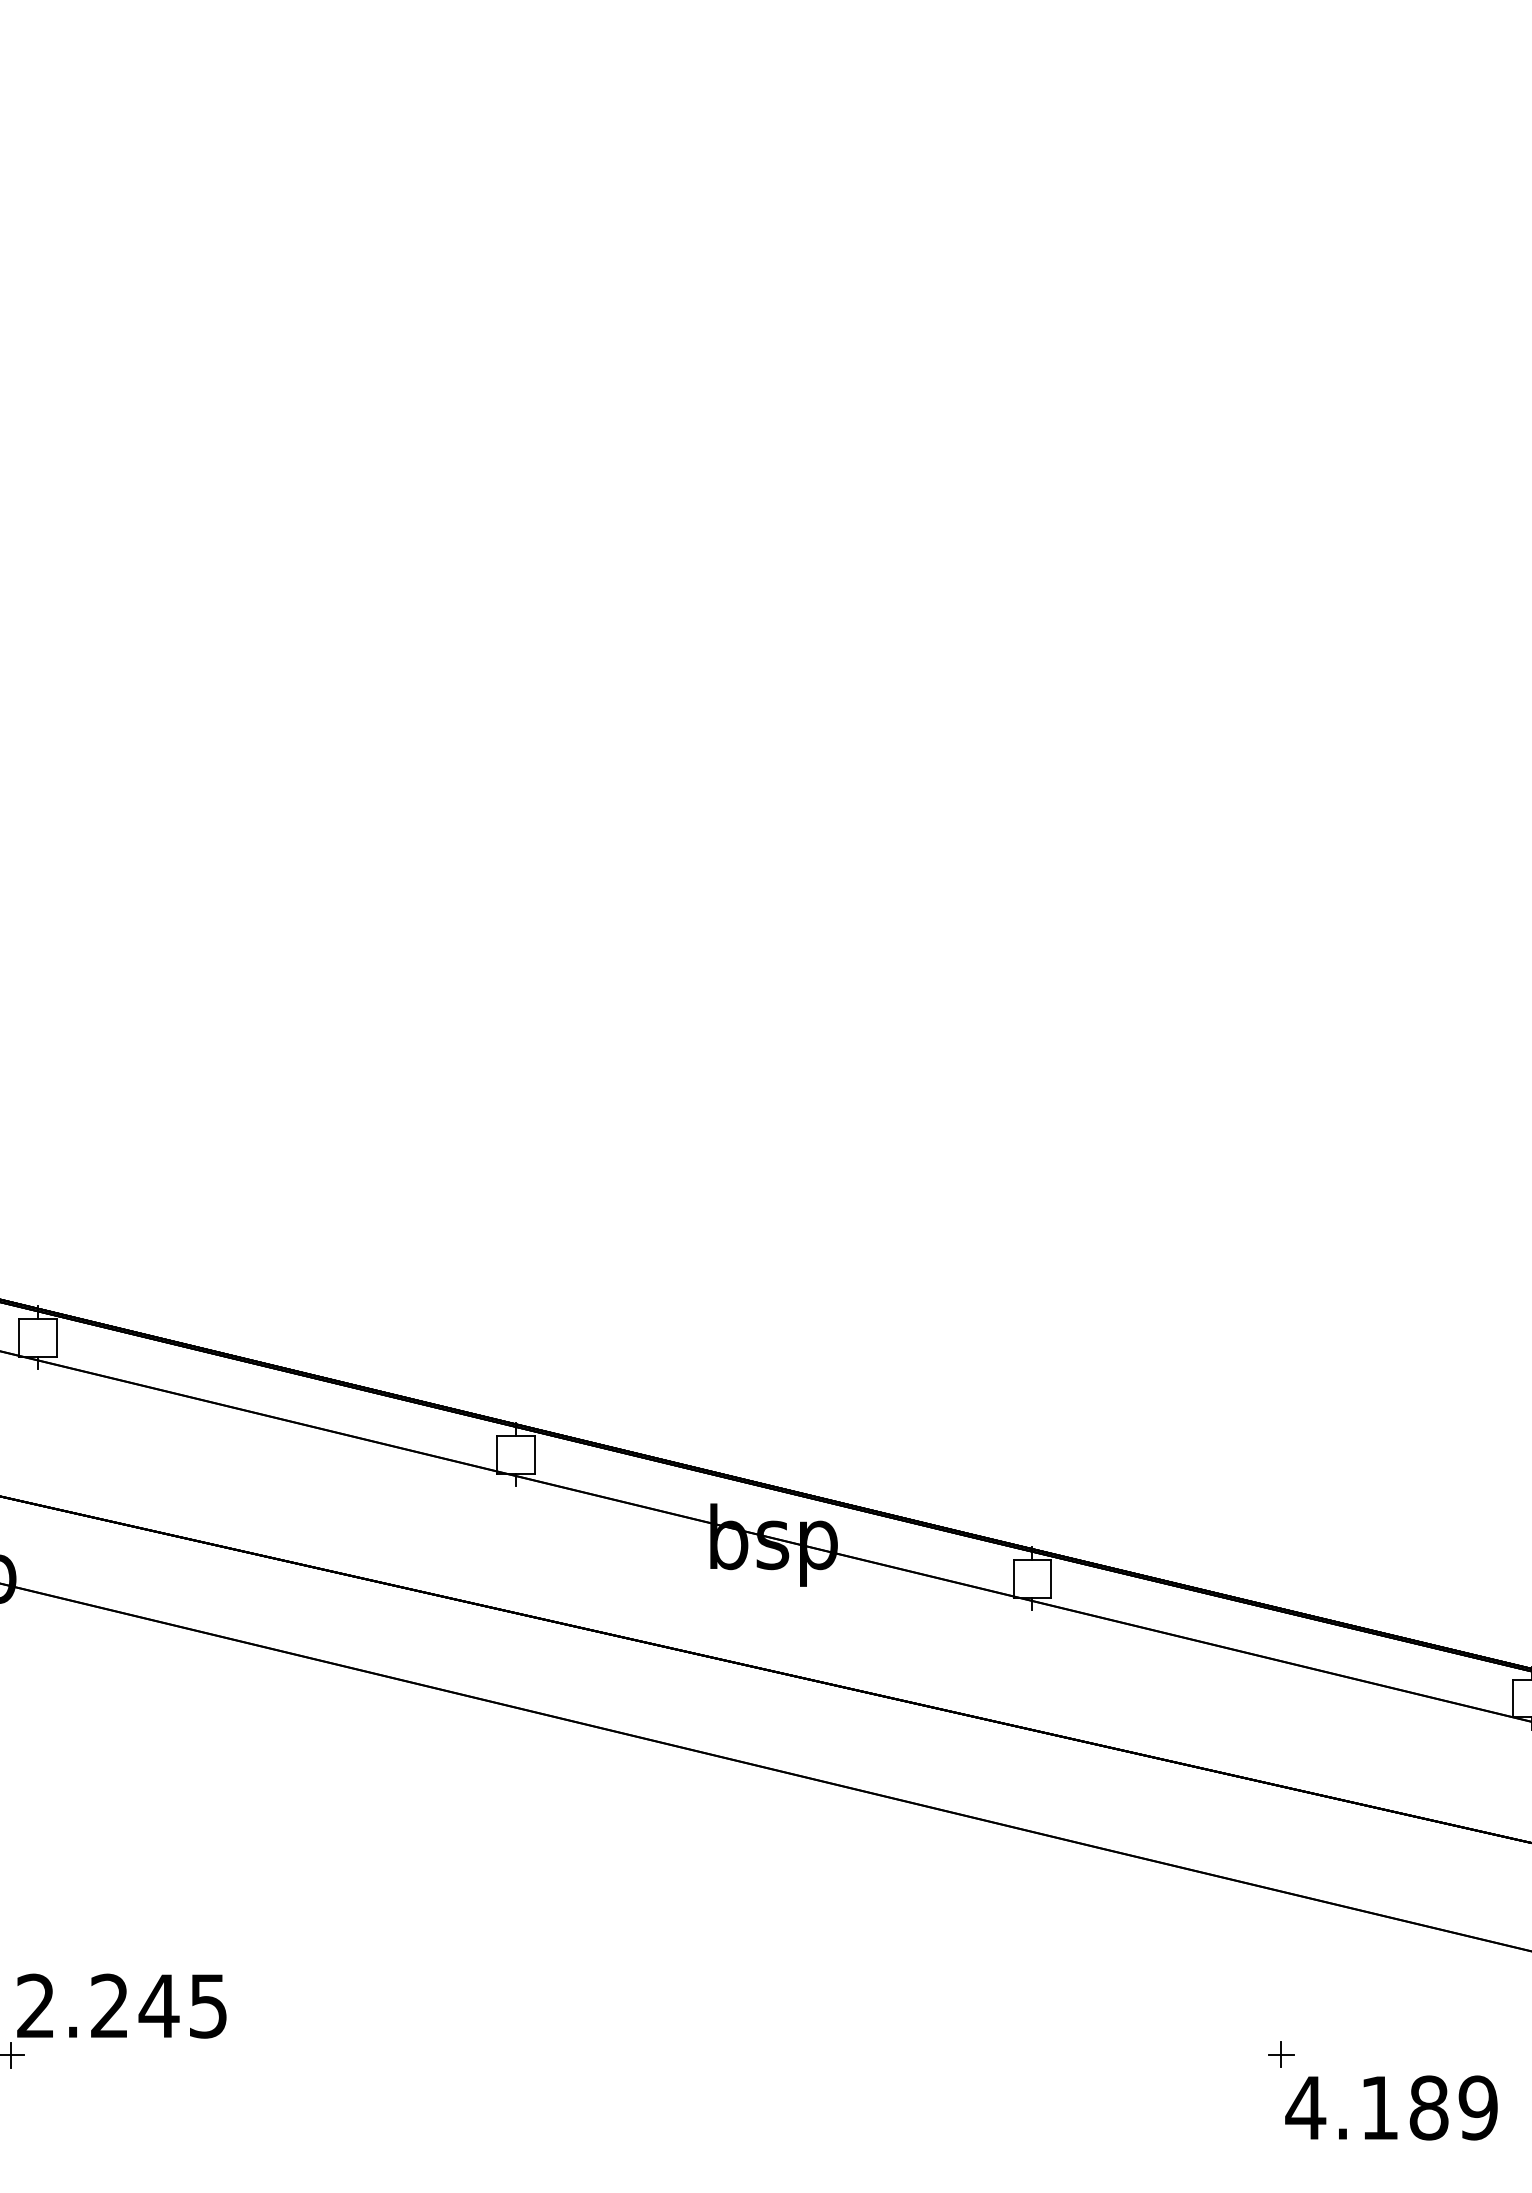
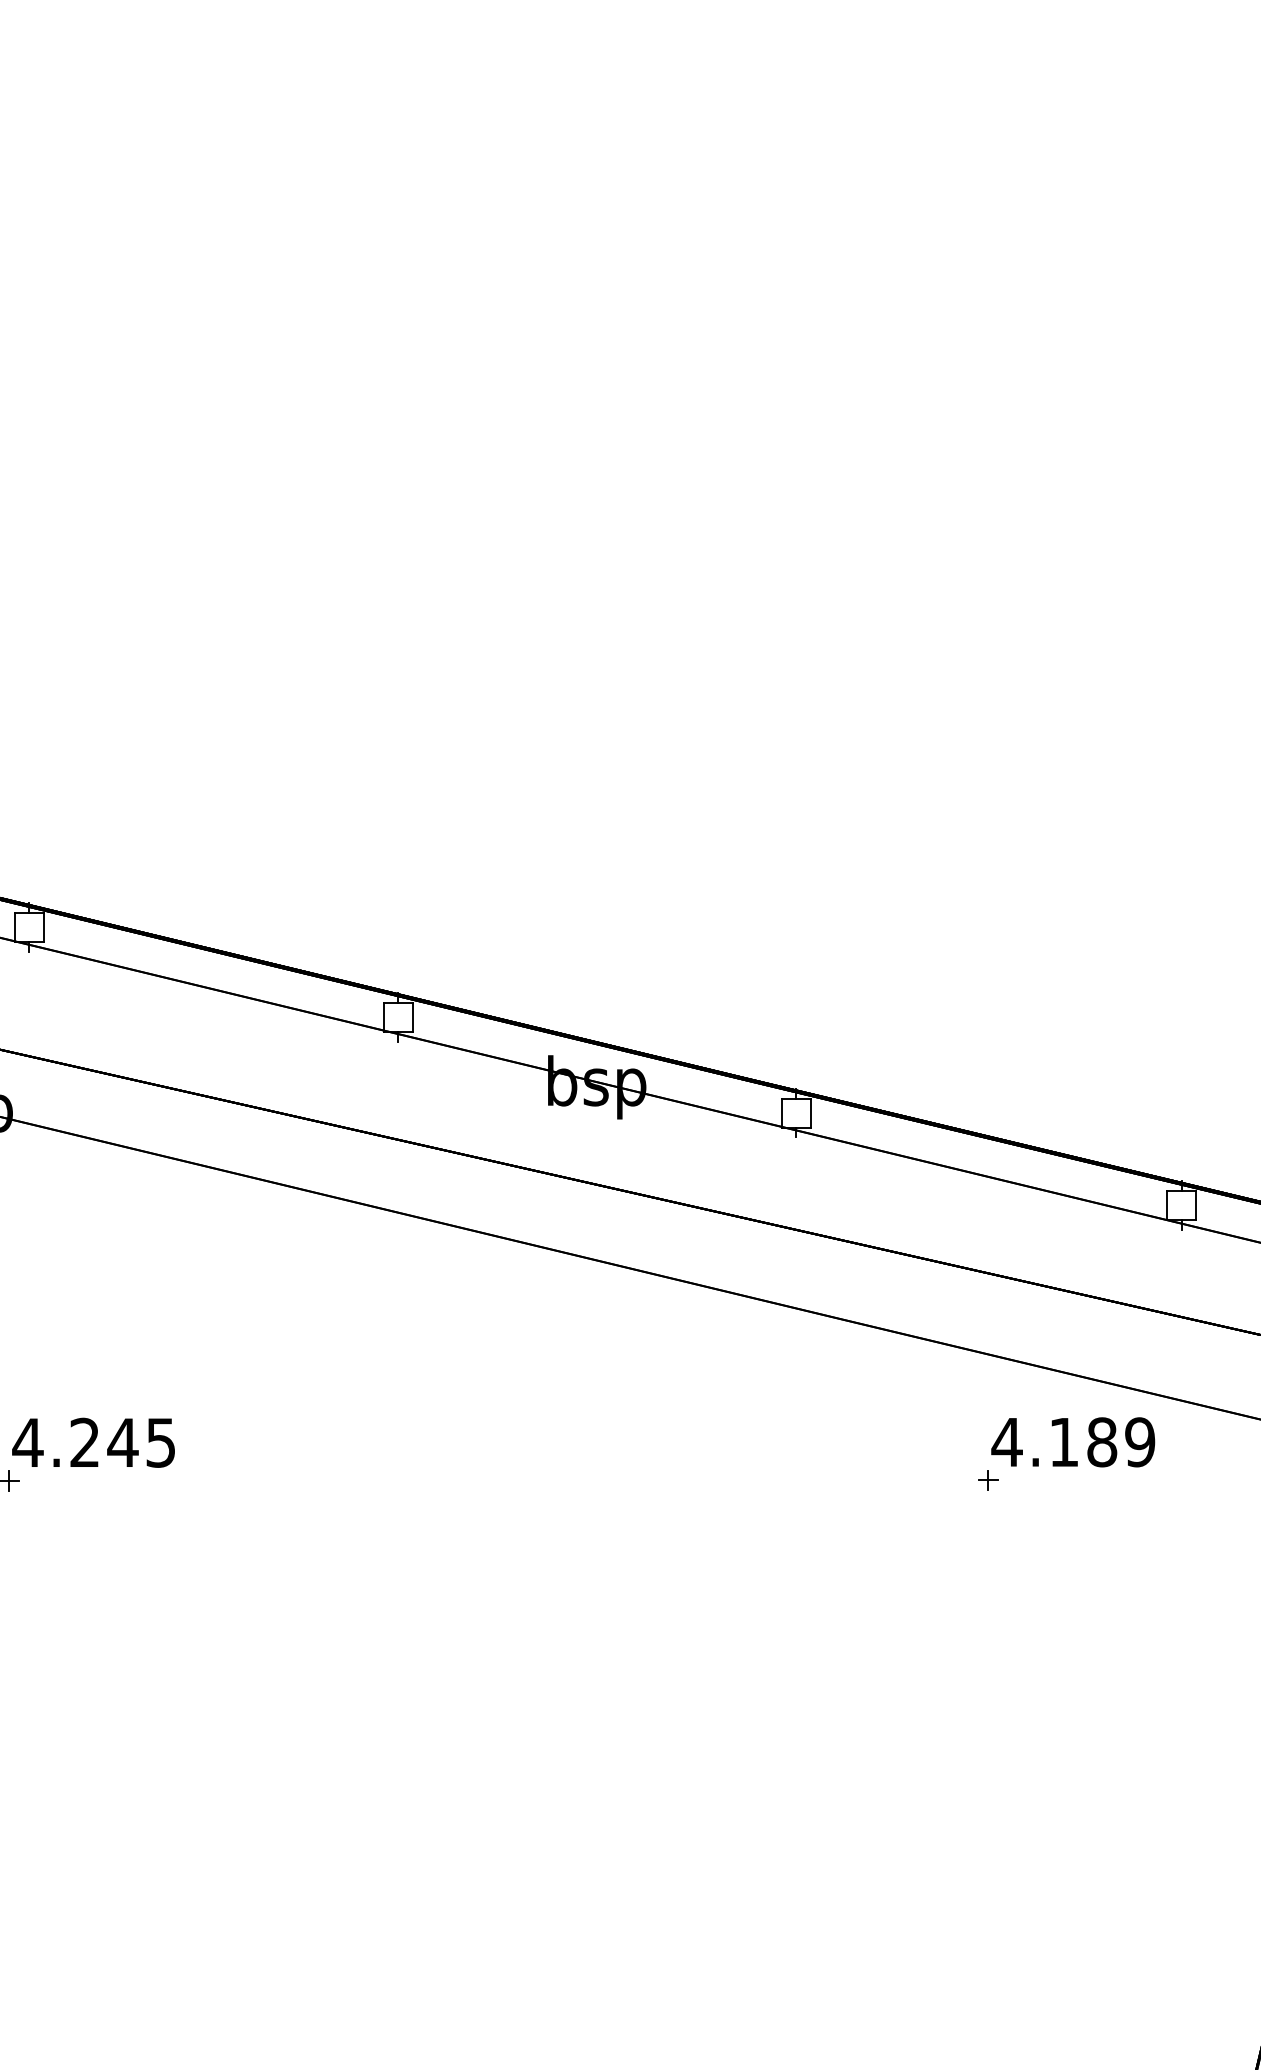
text: (35, 2004) -> (27, 1441), 2.245 -> 4.245
text: (1391, 2108) -> (1073, 1442), moved

